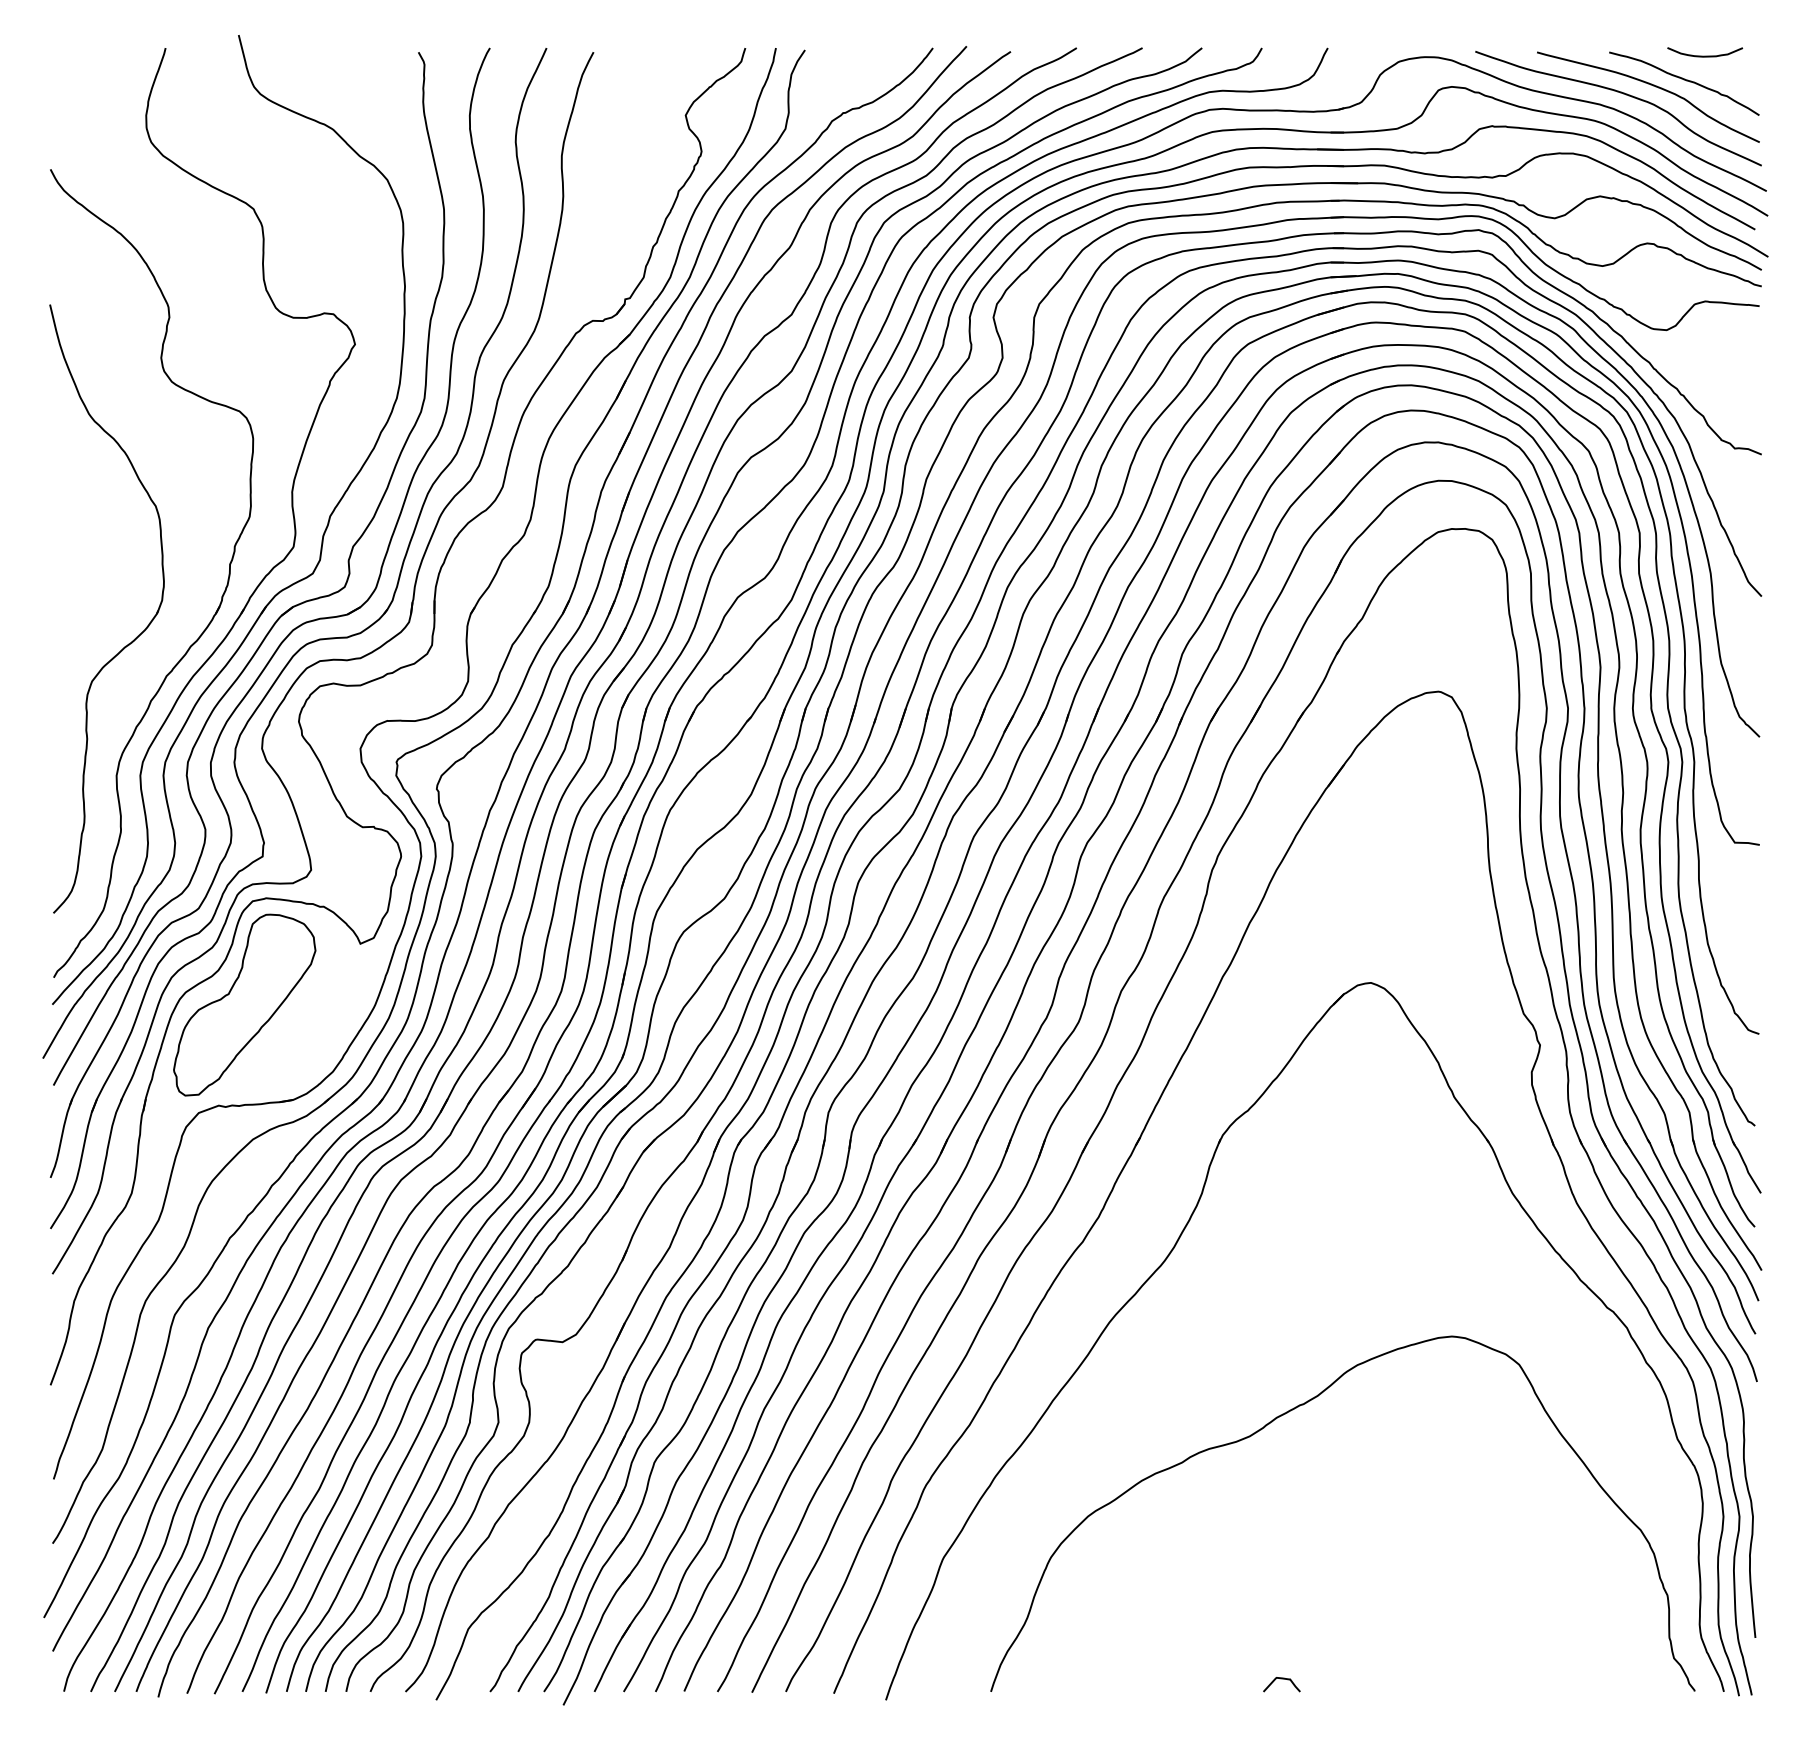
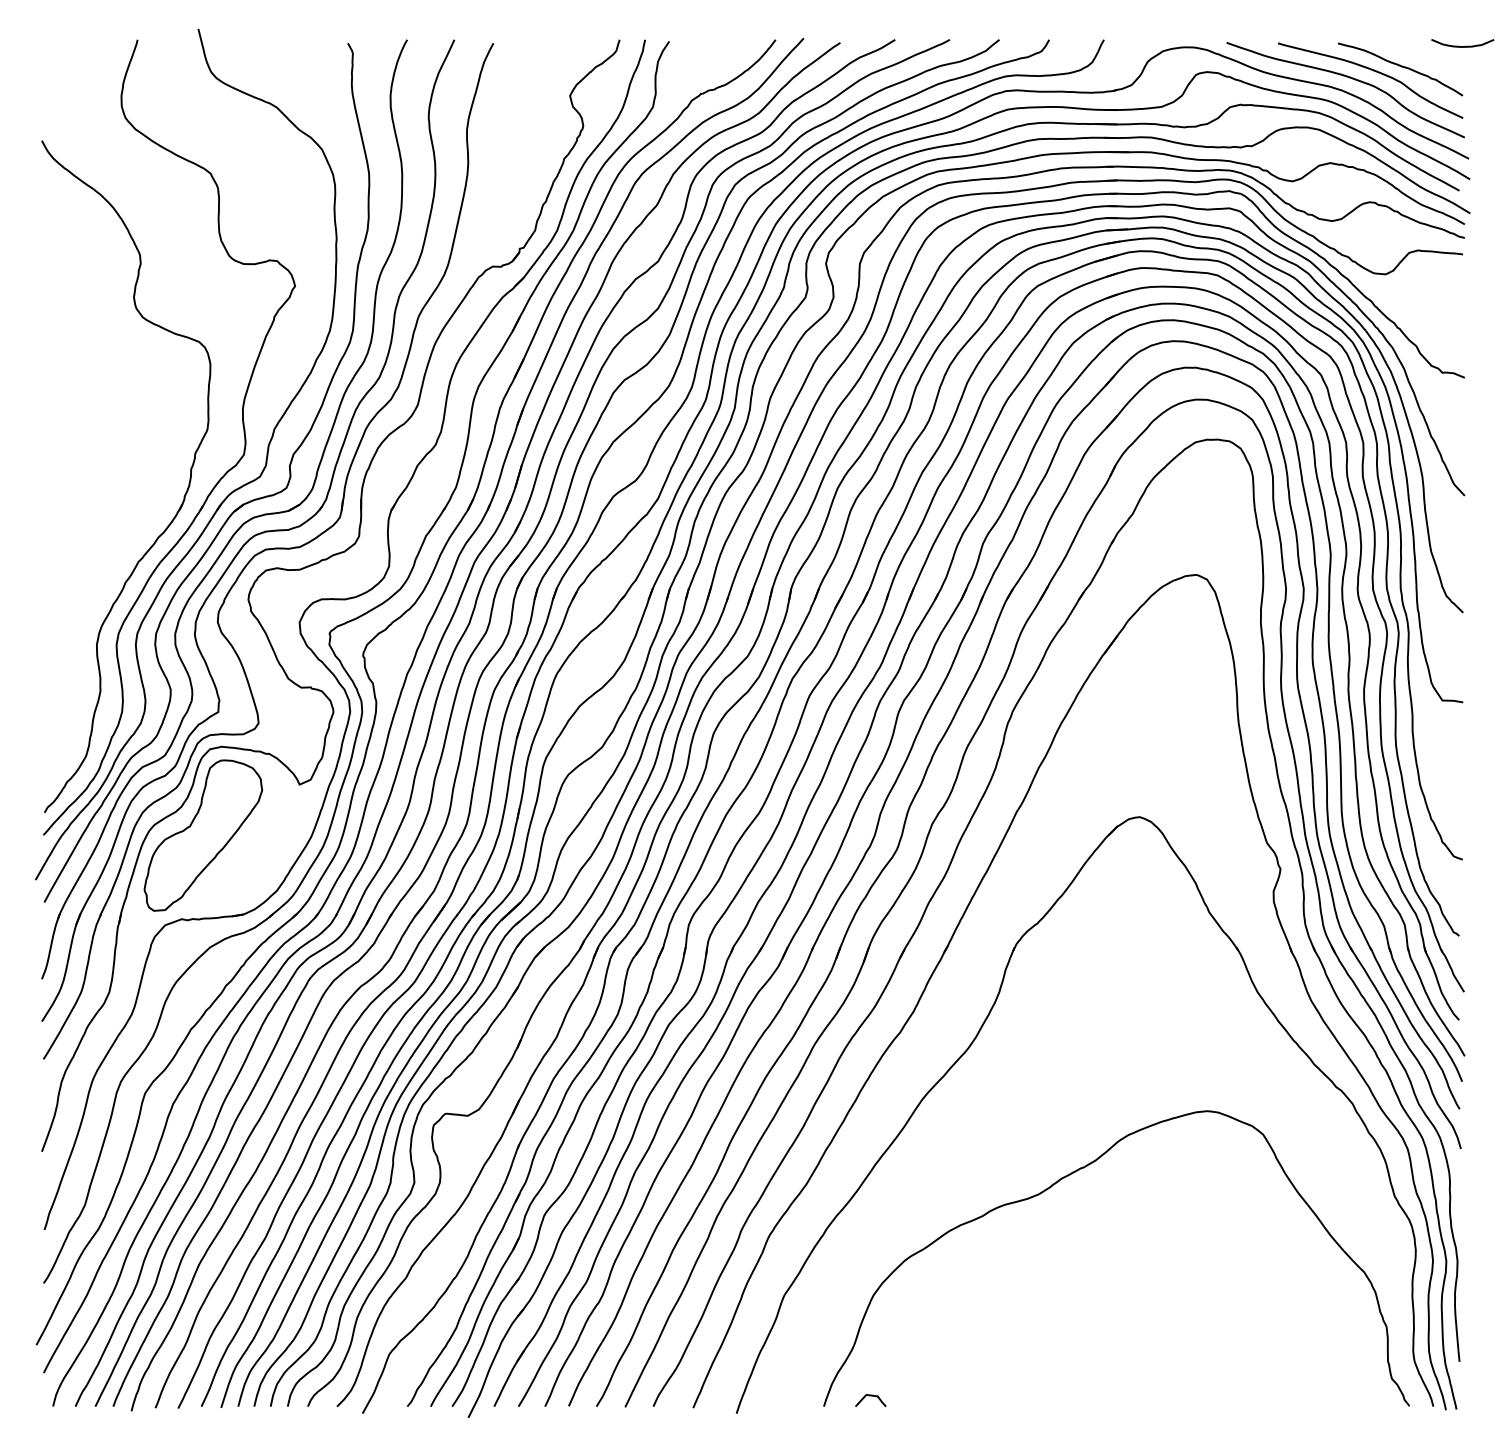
curve: (1704, 56) -> (1462, 46), moved
part: (131, 640) -> (109, 532), removed
curve: (1281, 1679) -> (870, 1396), moved

